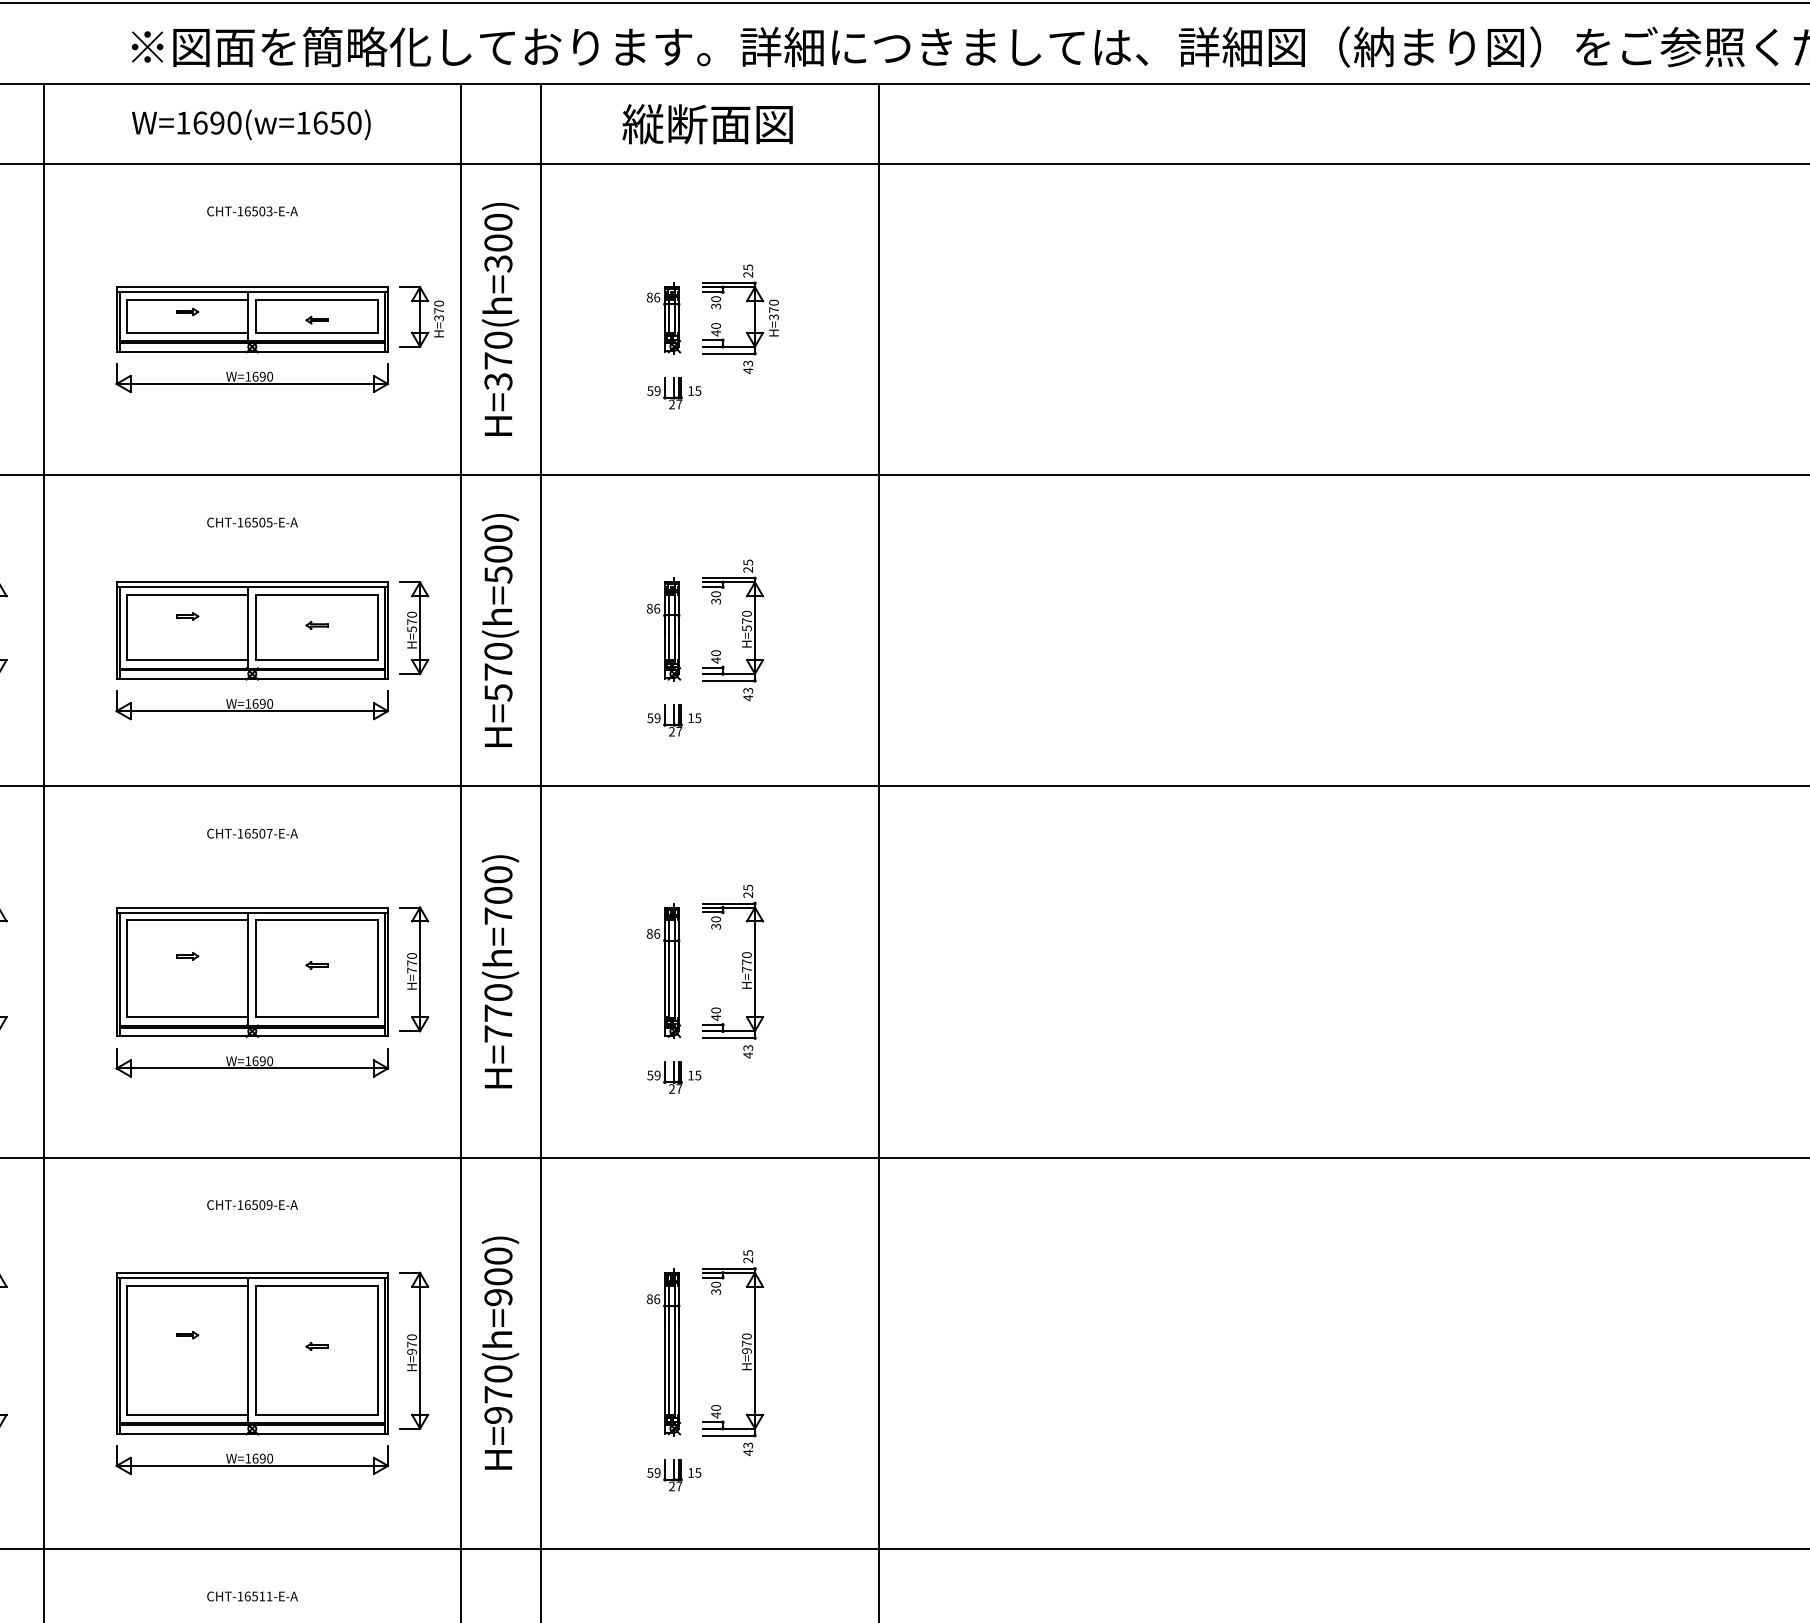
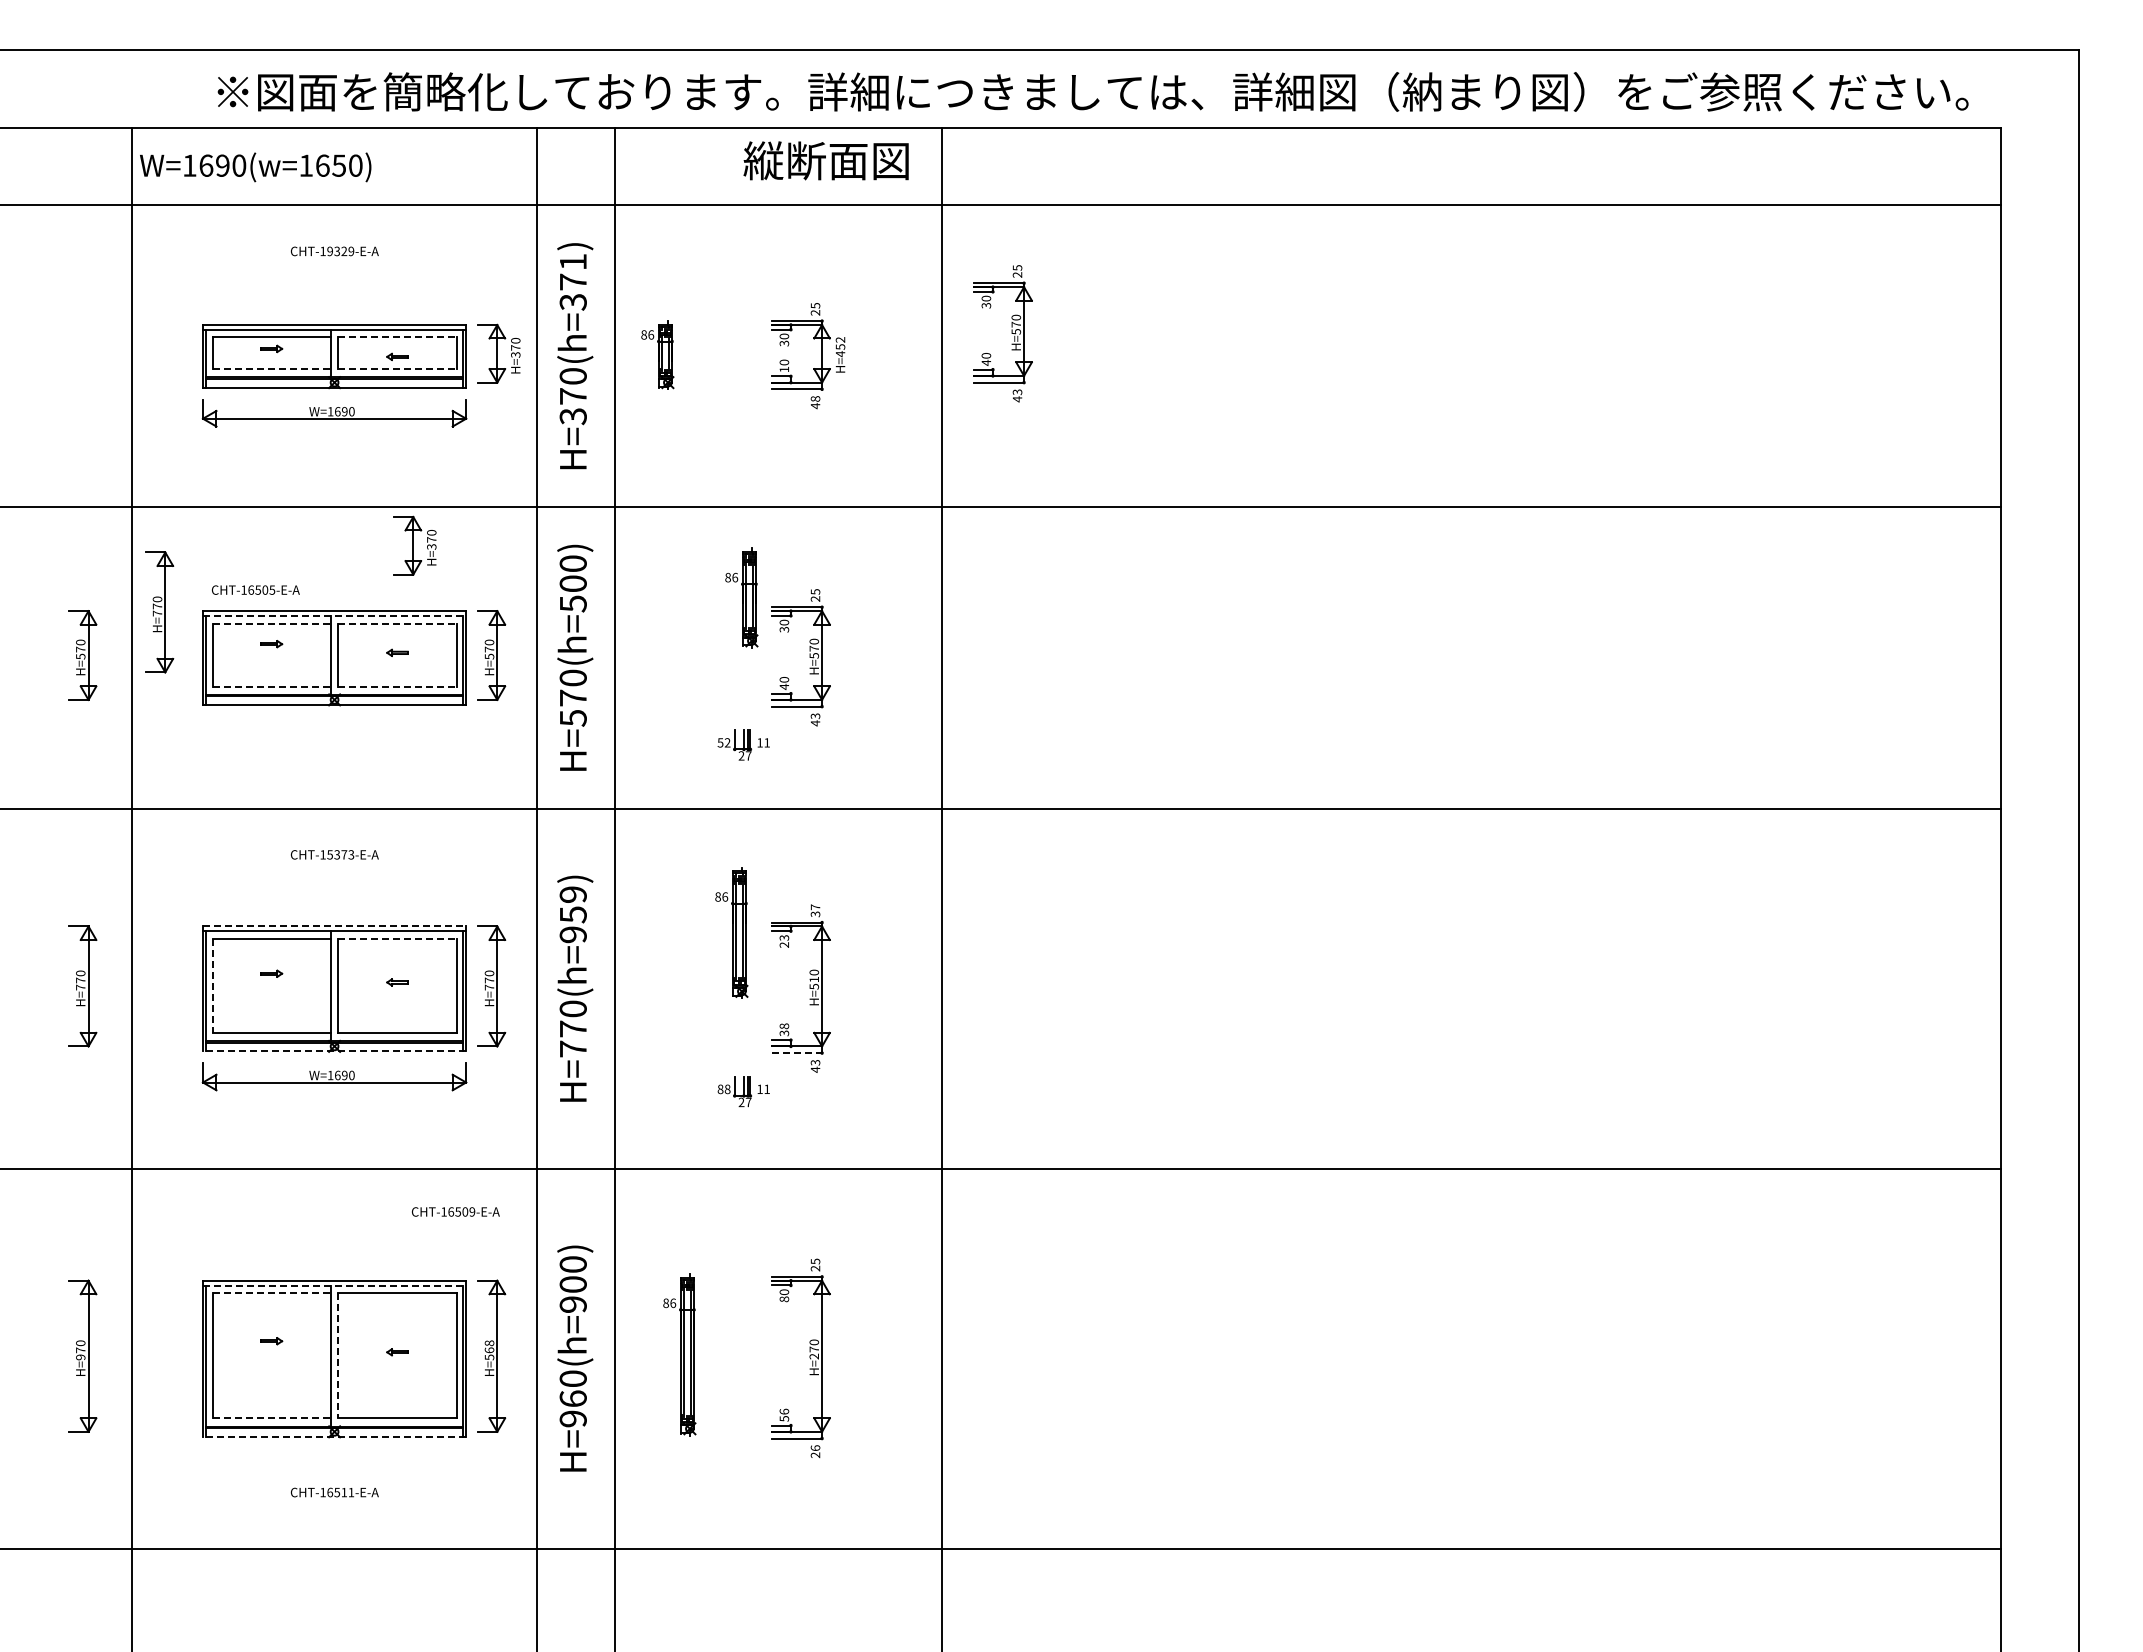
text: (706, 123) -> (825, 160), moved
text: (251, 124) -> (255, 167), moved
text: (258, 211) -> (340, 251), CHT-16503-E-A -> CHT-19329-E-A
text: (497, 232) -> (572, 271), H=370(h=300) -> H=370(h=371)
part: (950, 296) -> (1011, 333), added
line: (318, 300) -> (398, 337), solid -> dashed
text: (773, 310) -> (840, 347), H=370 -> H=452
part: (663, 317) -> (657, 354), moved
line: (188, 333) -> (272, 369), solid -> dashed
line: (318, 333) -> (398, 369), solid -> dashed
text: (715, 333) -> (783, 369), 40 -> 10
text: (748, 363) -> (815, 398), 43 -> 48
part: (673, 393) -> (743, 427), removed
part: (334, 514) -> (414, 545), added
text: (252, 521) -> (255, 589), moved
part: (71, 583) -> (159, 612), added
line: (252, 586) -> (334, 615), solid -> dashed
line: (188, 595) -> (272, 623), solid -> dashed
line: (318, 595) -> (398, 623), solid -> dashed
part: (663, 629) -> (741, 597), moved
line: (188, 660) -> (272, 686), solid -> dashed
line: (318, 660) -> (398, 686), solid -> dashed
part: (252, 705) -> (334, 730), removed
text: (657, 717) -> (727, 742), 59 -> 52
text: (697, 717) -> (766, 742), 15 -> 11
text: (258, 833) -> (340, 854), CHT-16507-E-A -> CHT-15373-E-A
text: (748, 891) -> (815, 910), 25 -> 37
text: (497, 895) -> (572, 914), H=770(h=700) -> H=770(h=959)
line: (252, 907) -> (334, 926), solid -> dashed
line: (318, 919) -> (398, 938), solid -> dashed
text: (716, 923) -> (784, 941), 30 -> 23
text: (747, 965) -> (814, 982), H=770 -> H=510
line: (126, 969) -> (212, 986), solid -> dashed
part: (663, 970) -> (731, 932), moved
text: (716, 1013) -> (784, 1029), 40 -> 38
line: (252, 1036) -> (334, 1051), solid -> dashed
line: (729, 1038) -> (797, 1053), solid -> dashed
text: (653, 1075) -> (723, 1089), 59 -> 88
text: (697, 1075) -> (766, 1089), 15 -> 11
text: (252, 1204) -> (455, 1211), moved
line: (252, 1277) -> (334, 1285), solid -> dashed
line: (188, 1286) -> (272, 1293), solid -> dashed
text: (715, 1292) -> (783, 1299), 30 -> 80
text: (412, 1344) -> (489, 1350), H=970 -> H=568
line: (256, 1349) -> (338, 1355), solid -> dashed
text: (747, 1351) -> (814, 1356), H=970 -> H=270
part: (663, 1352) -> (679, 1354), moved
text: (497, 1394) -> (572, 1398), H=970(h=900) -> H=960(h=900)
text: (716, 1410) -> (784, 1414), 40 -> 56
line: (188, 1414) -> (272, 1418), solid -> dashed
line: (252, 1433) -> (334, 1436), solid -> dashed
text: (748, 1448) -> (815, 1451), 43 -> 26
part: (252, 1460) -> (334, 1462), removed
part: (673, 1474) -> (743, 1476), removed
text: (252, 1596) -> (334, 1492), moved

